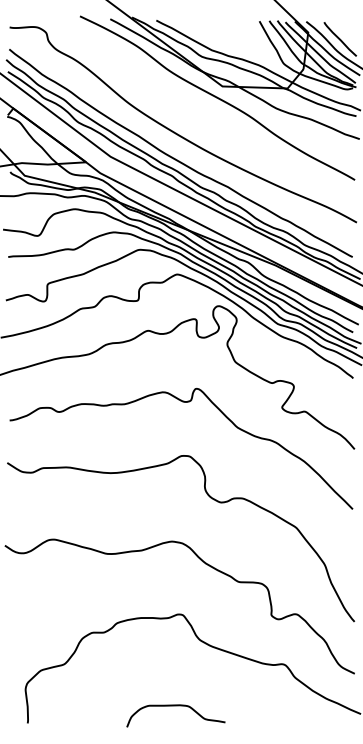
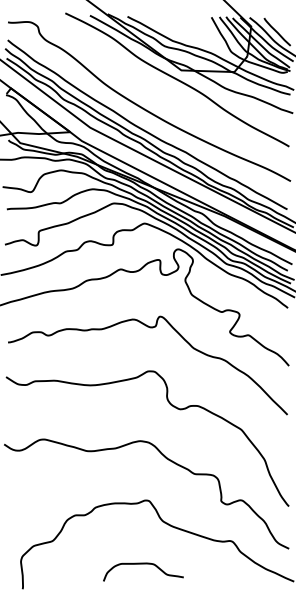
curve: (175, 706) -> (143, 564), moved

